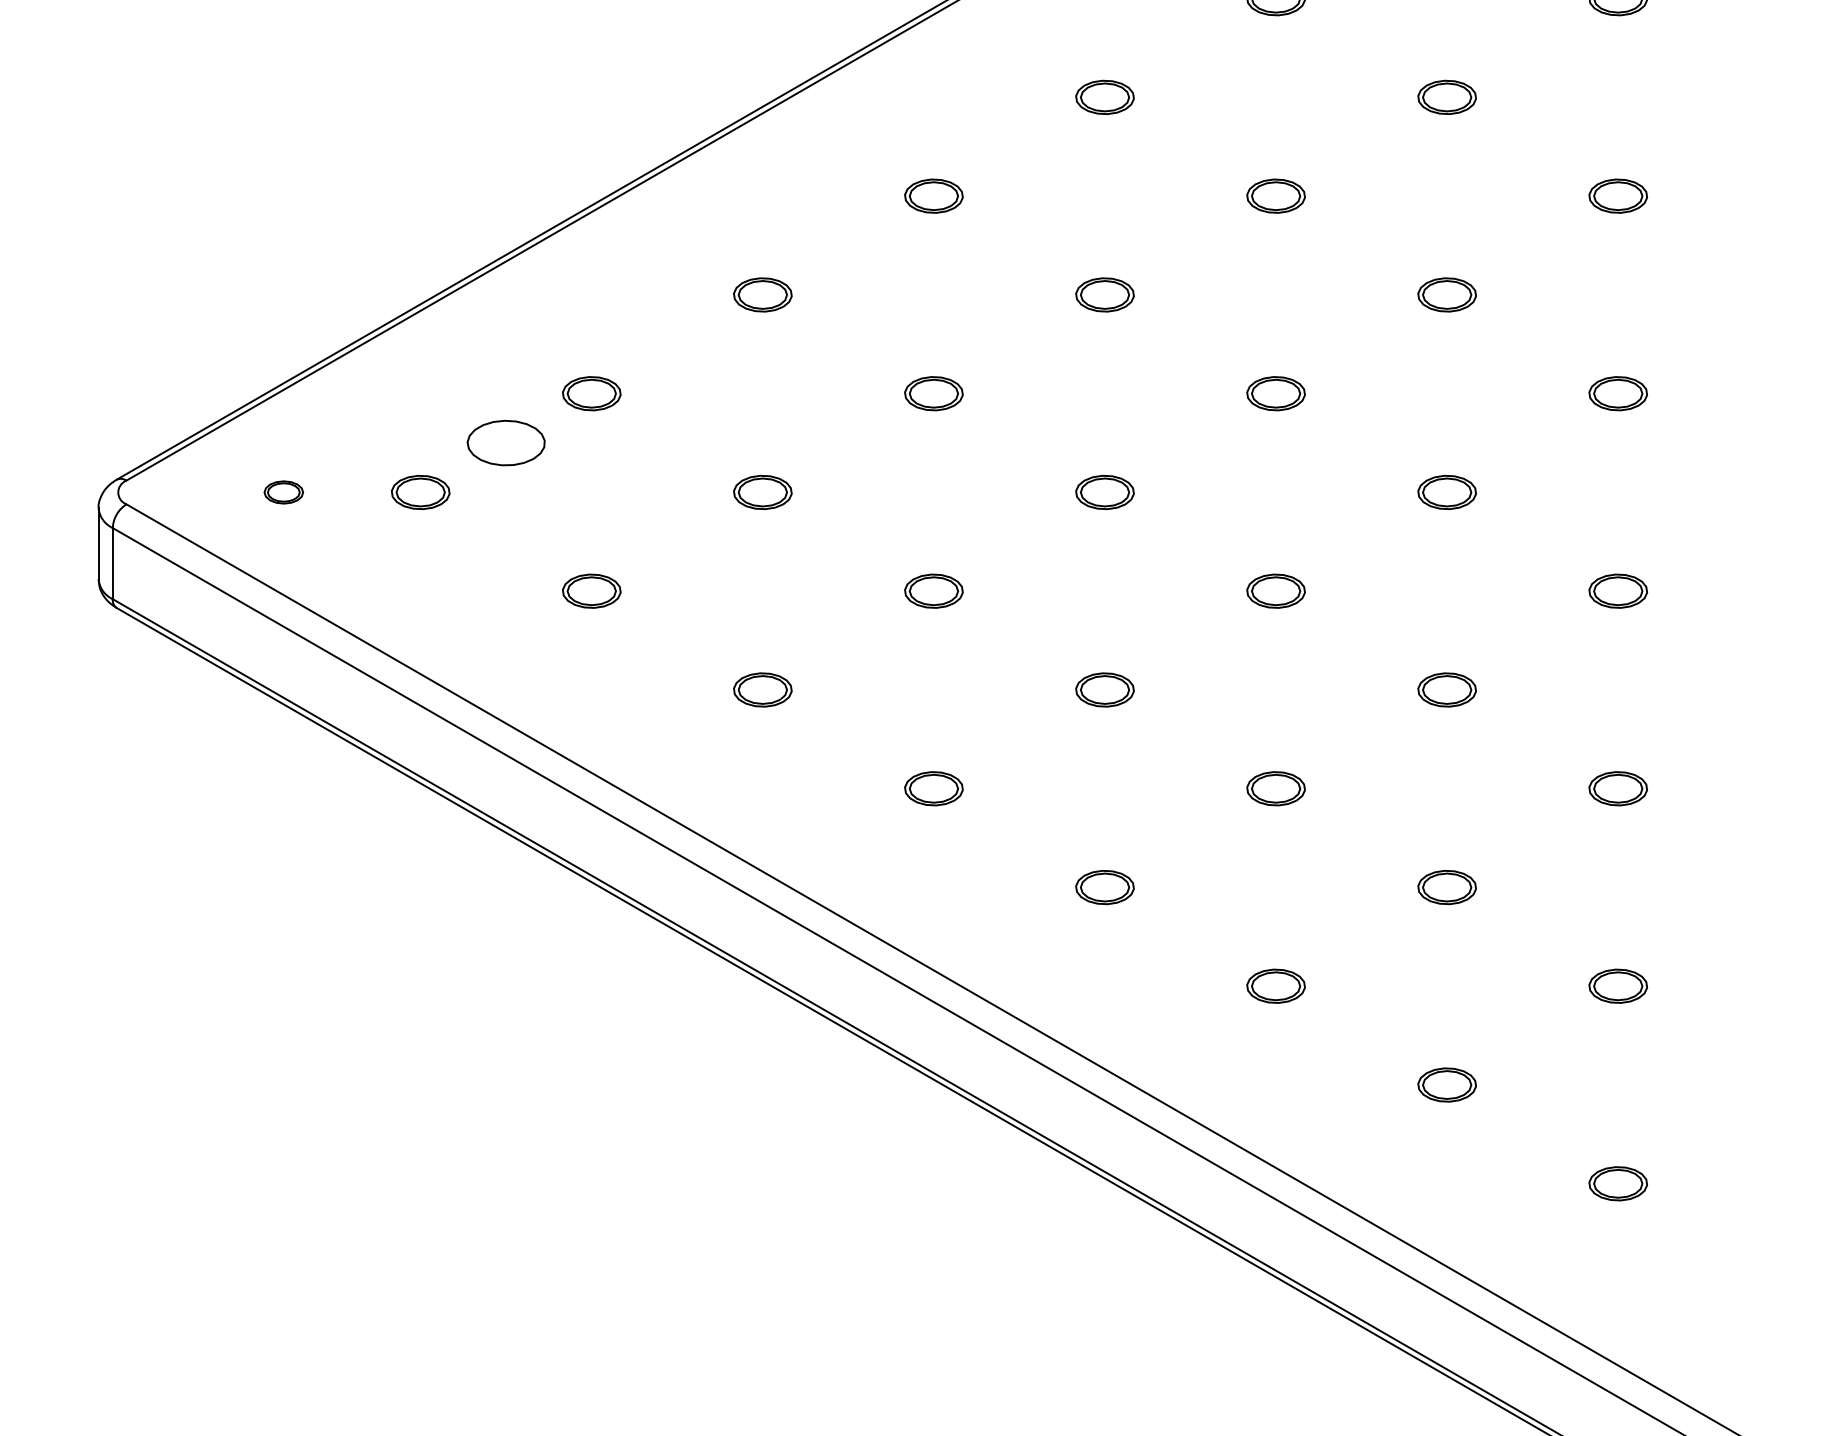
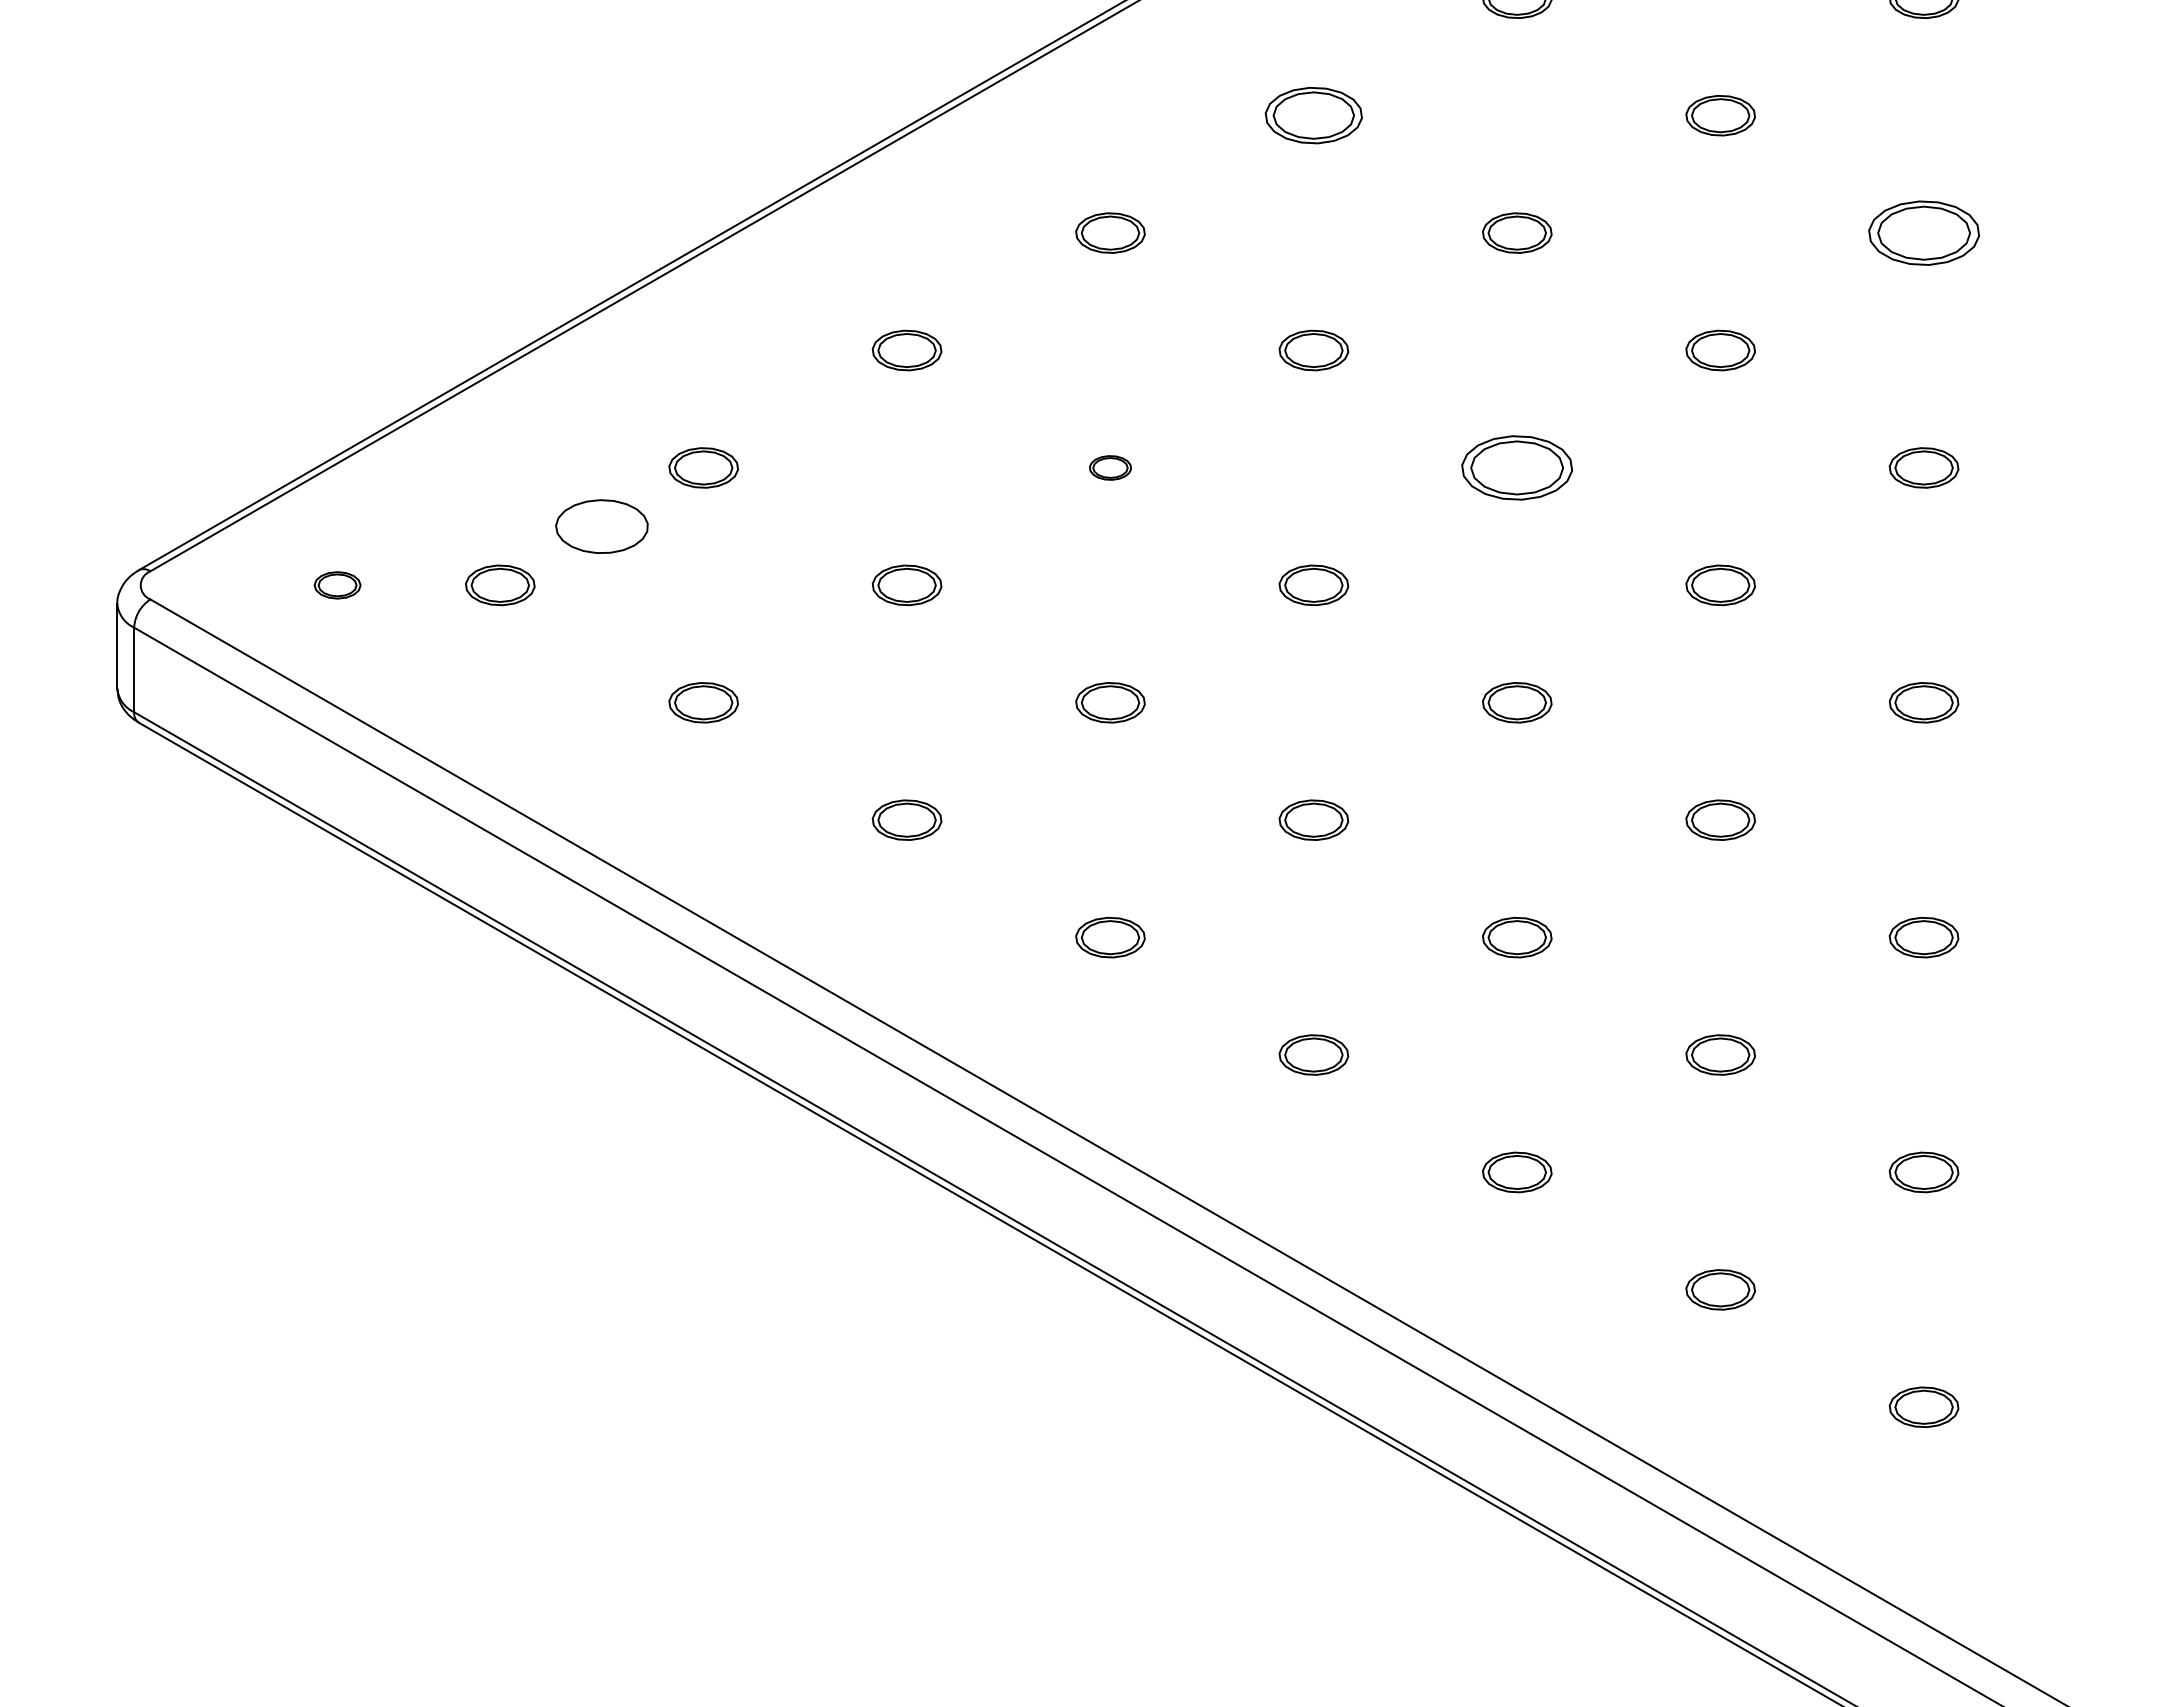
part: (1104, 97) -> (1313, 115), size x1.4
part: (1617, 195) -> (1923, 232), size x1.6
part: (933, 393) -> (1110, 467), size x0.6
part: (1276, 393) -> (1517, 467), size x1.6

